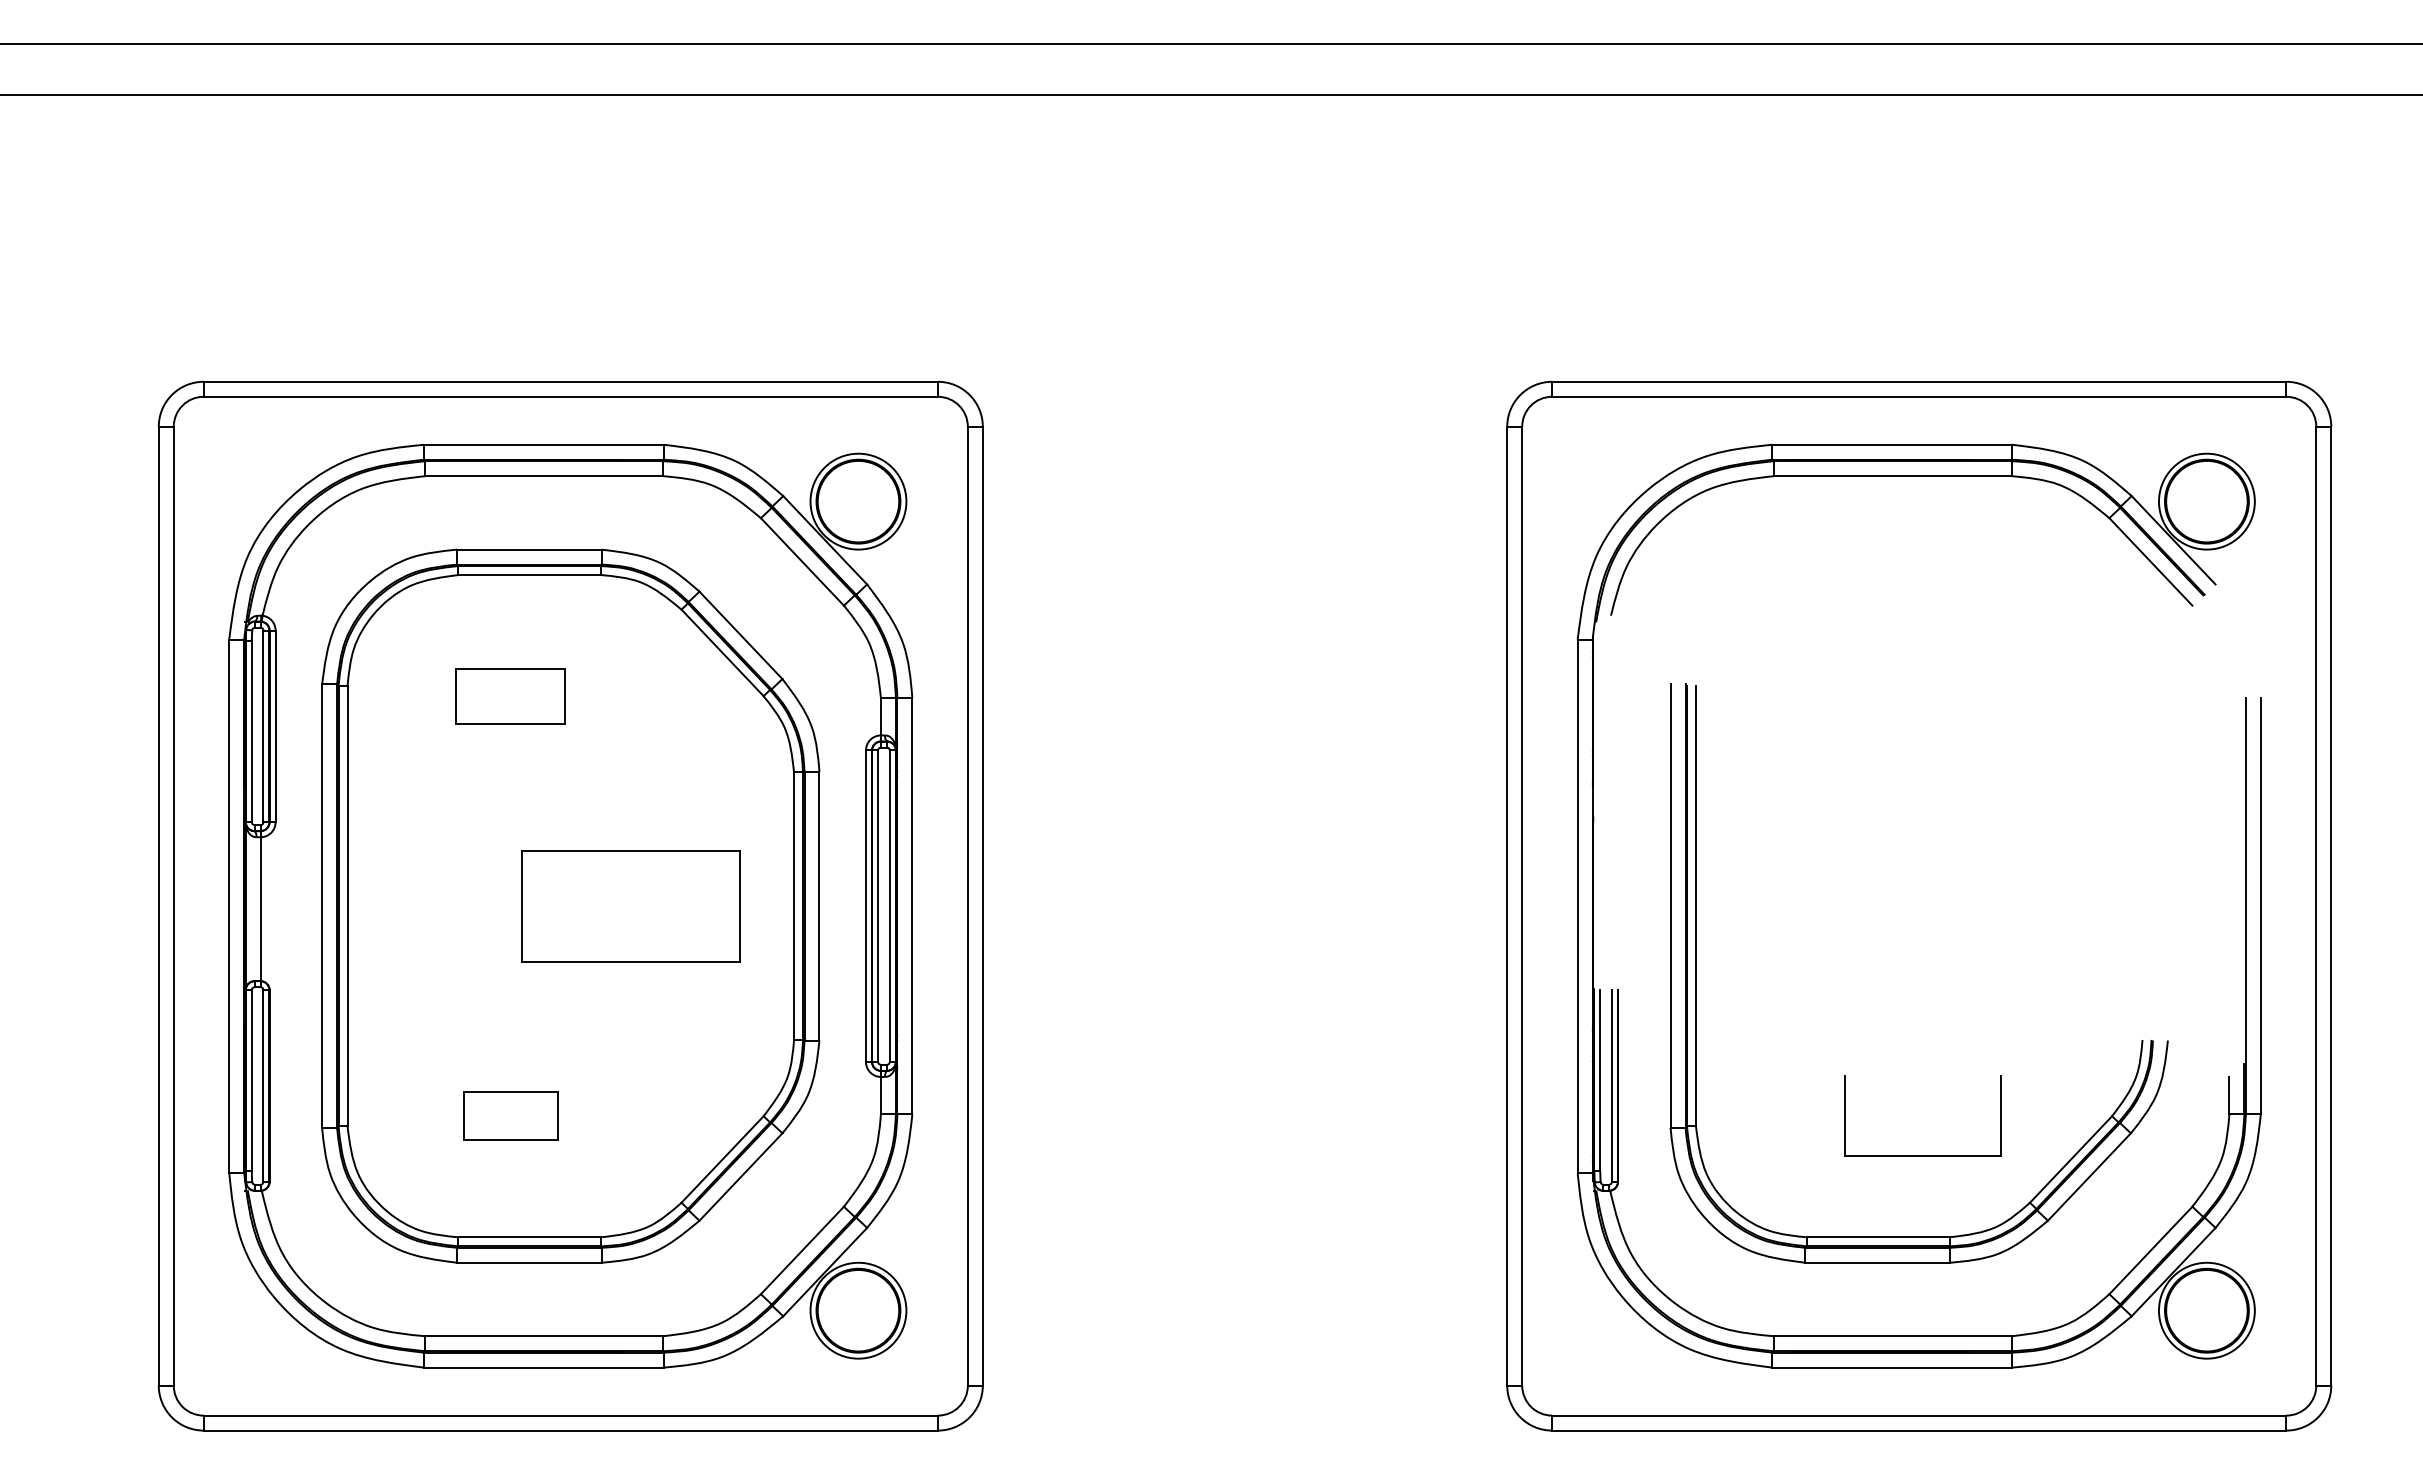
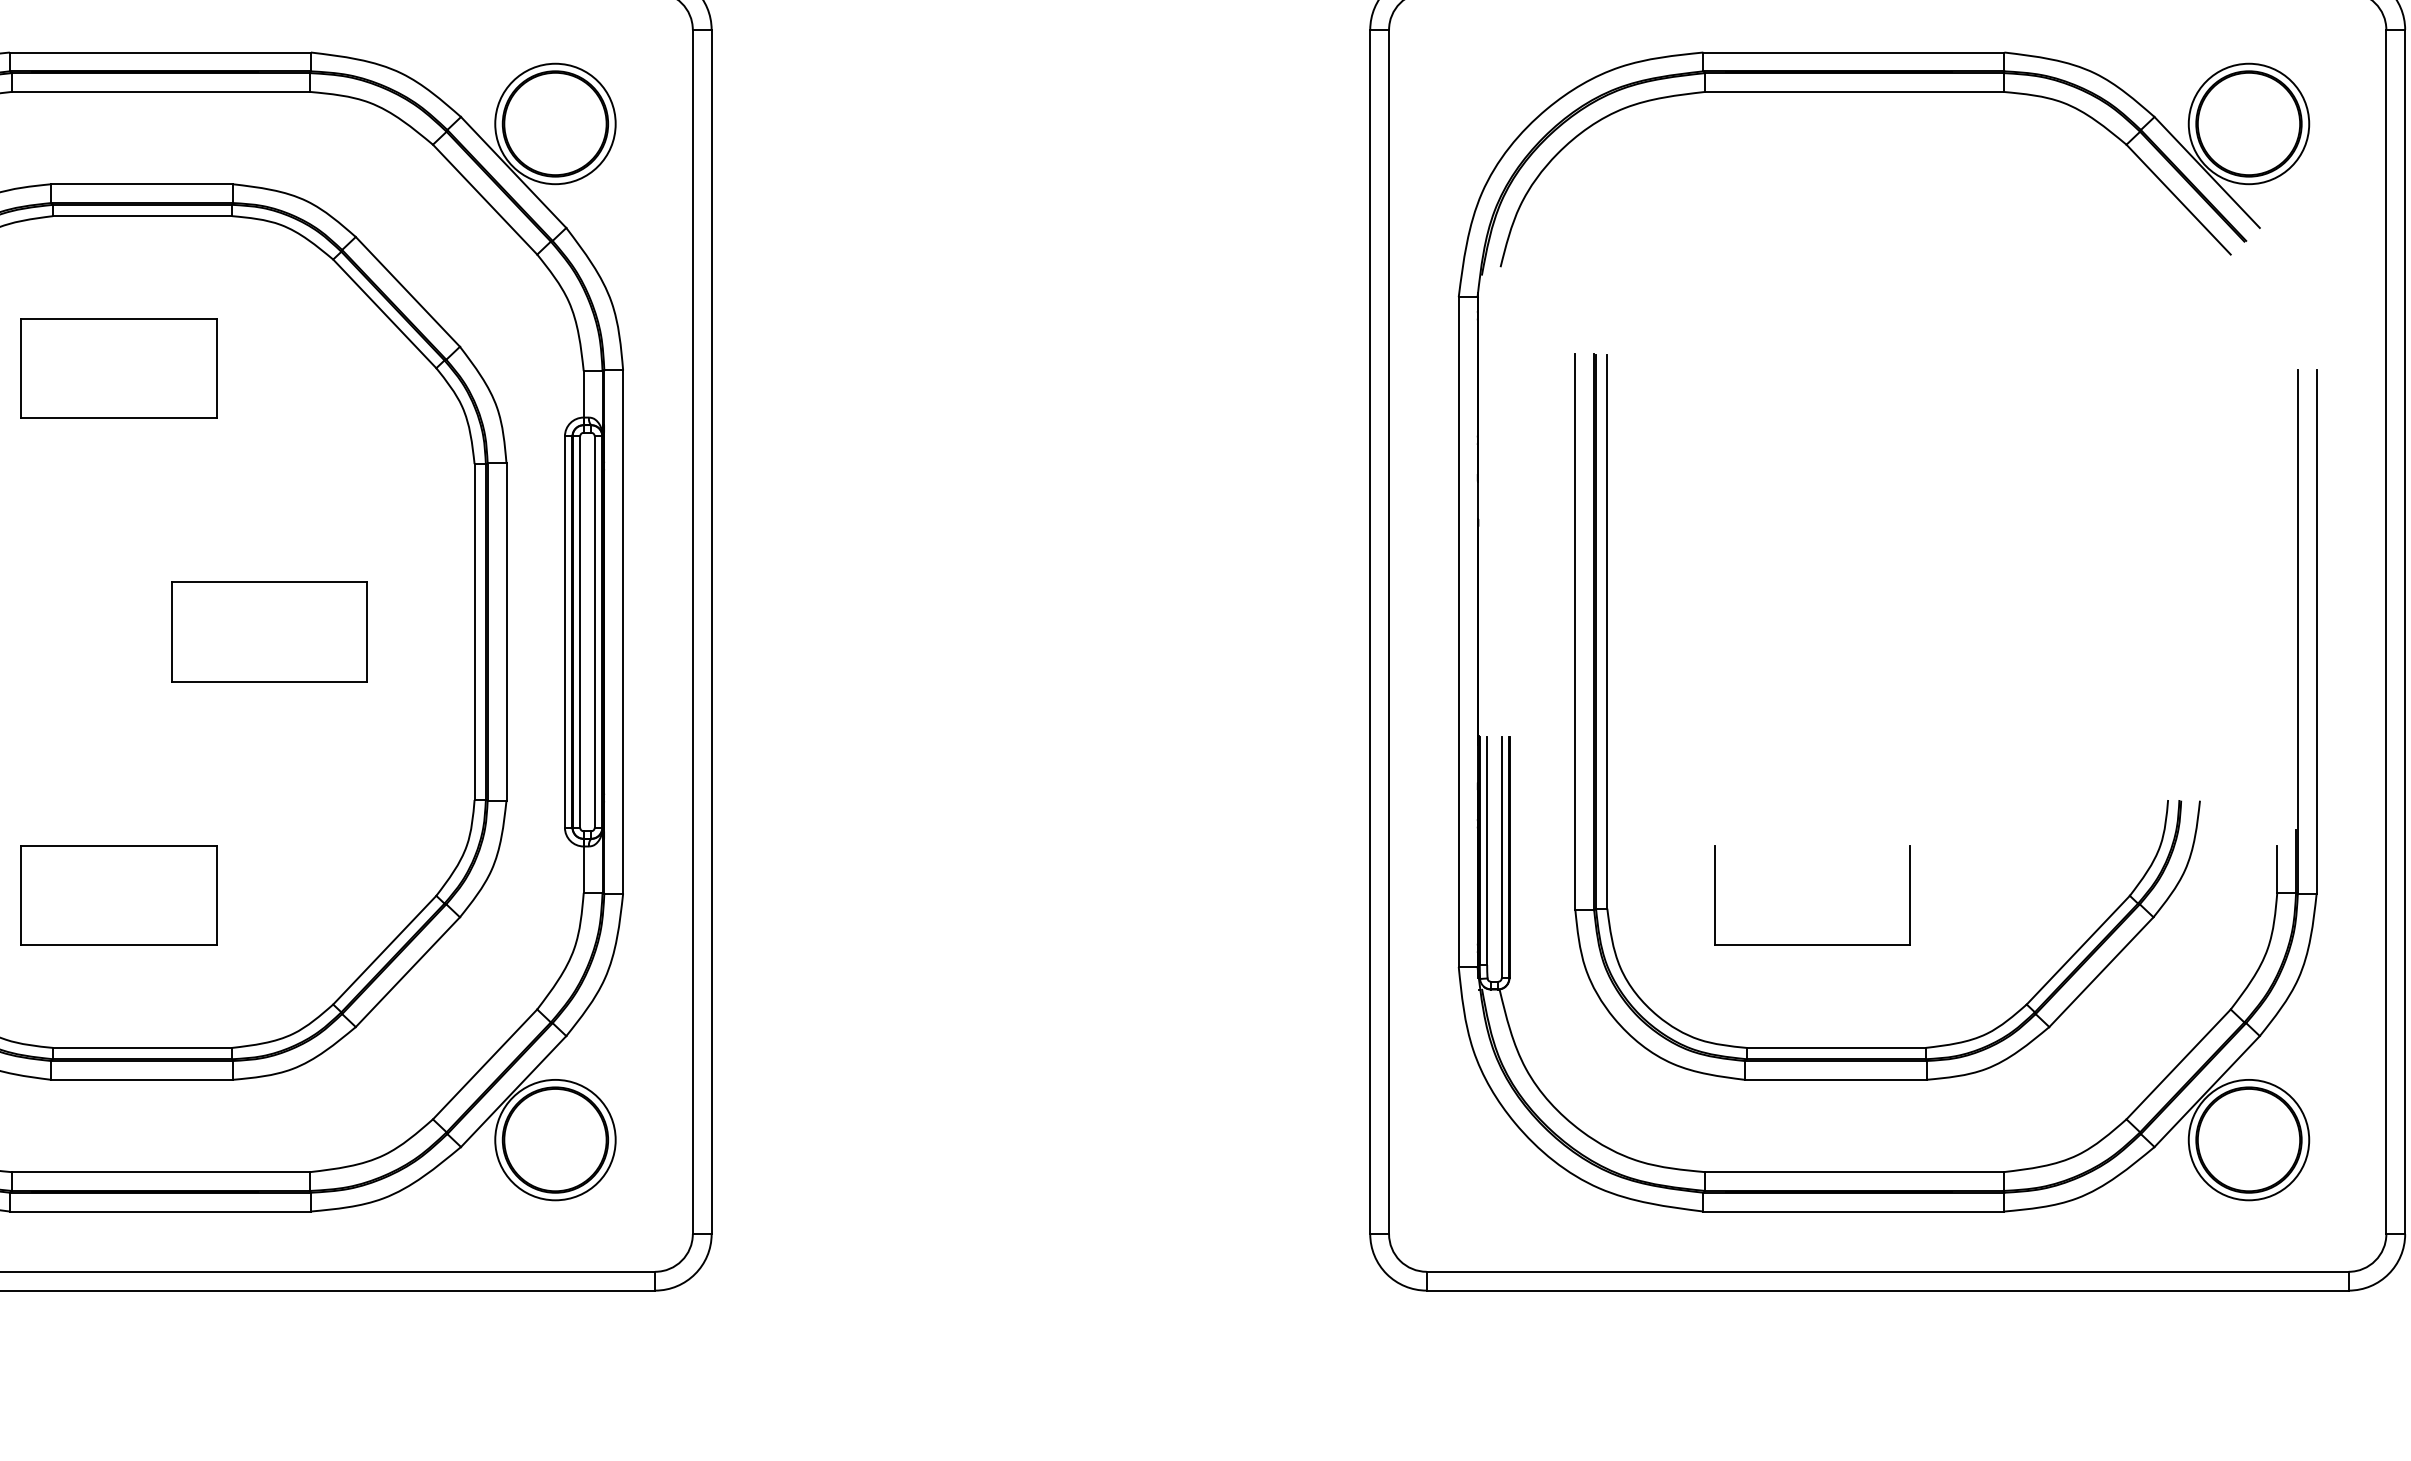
part: (510, 696) -> (118, 368), size x1.43
part: (630, 905) -> (269, 631), size x0.71
part: (510, 1115) -> (118, 894), size x1.67
part: (1922, 1155) -> (1811, 945), moved

